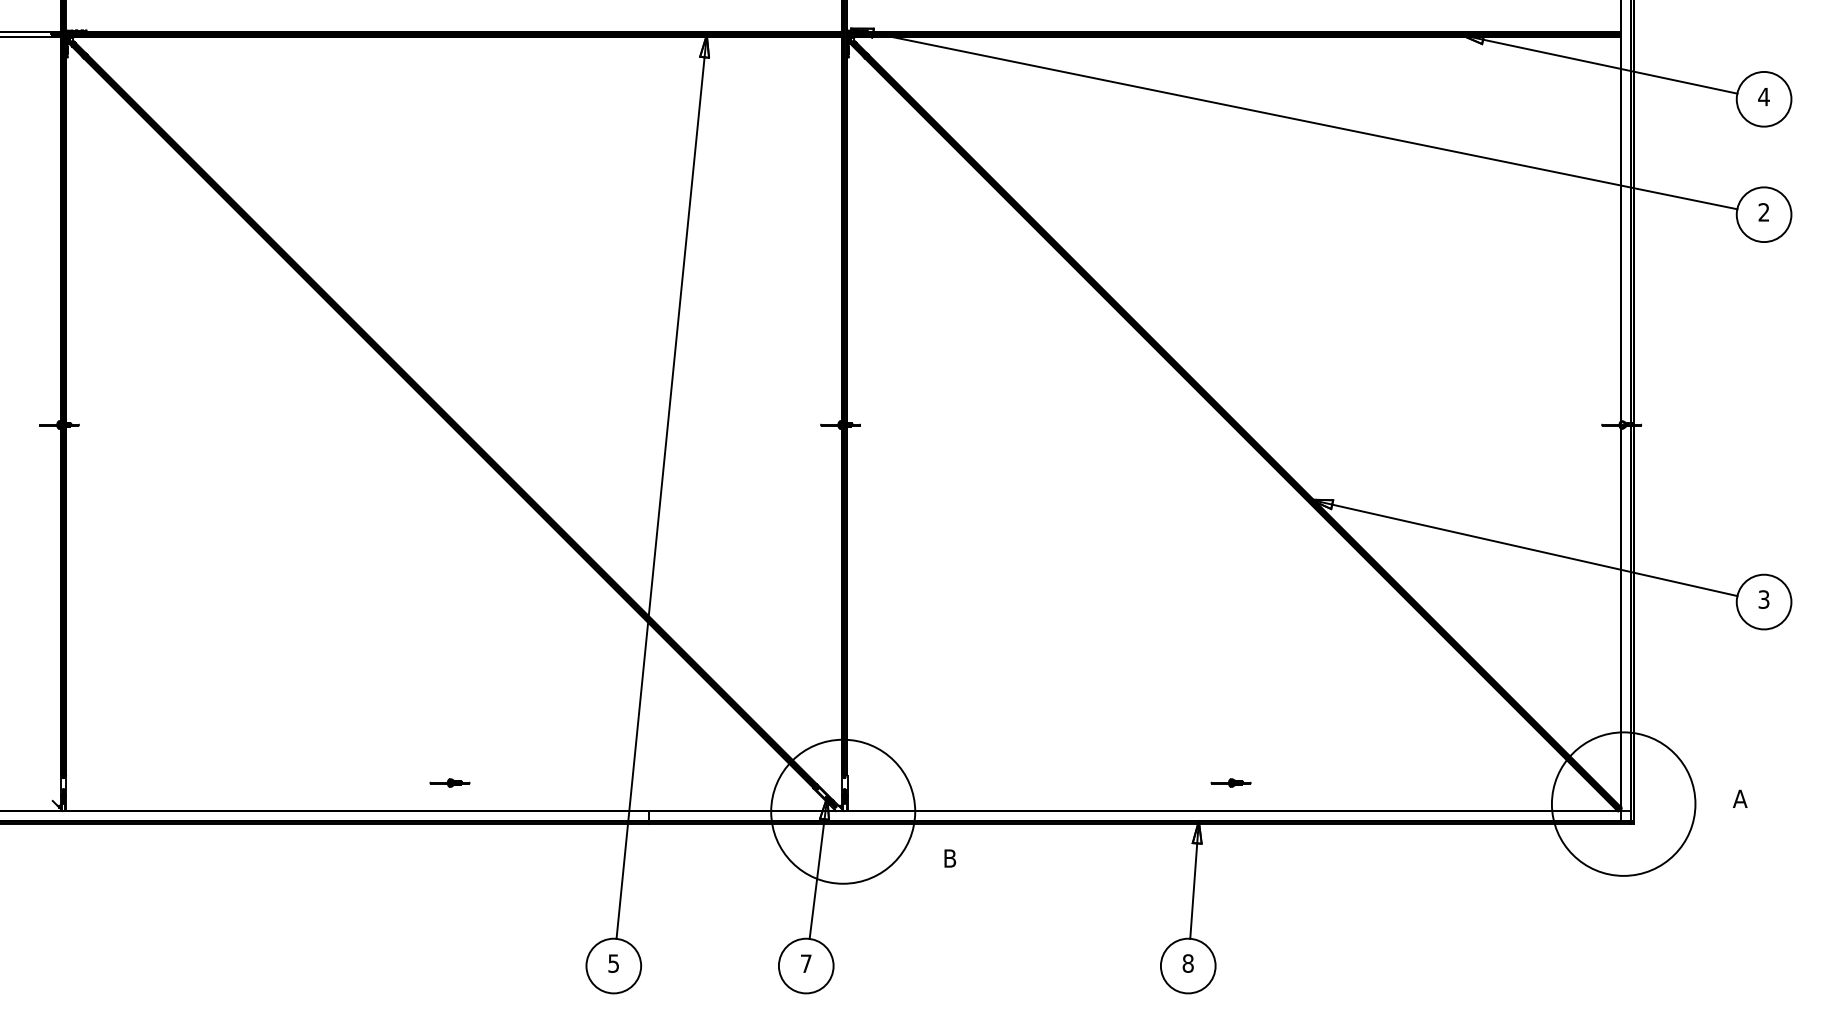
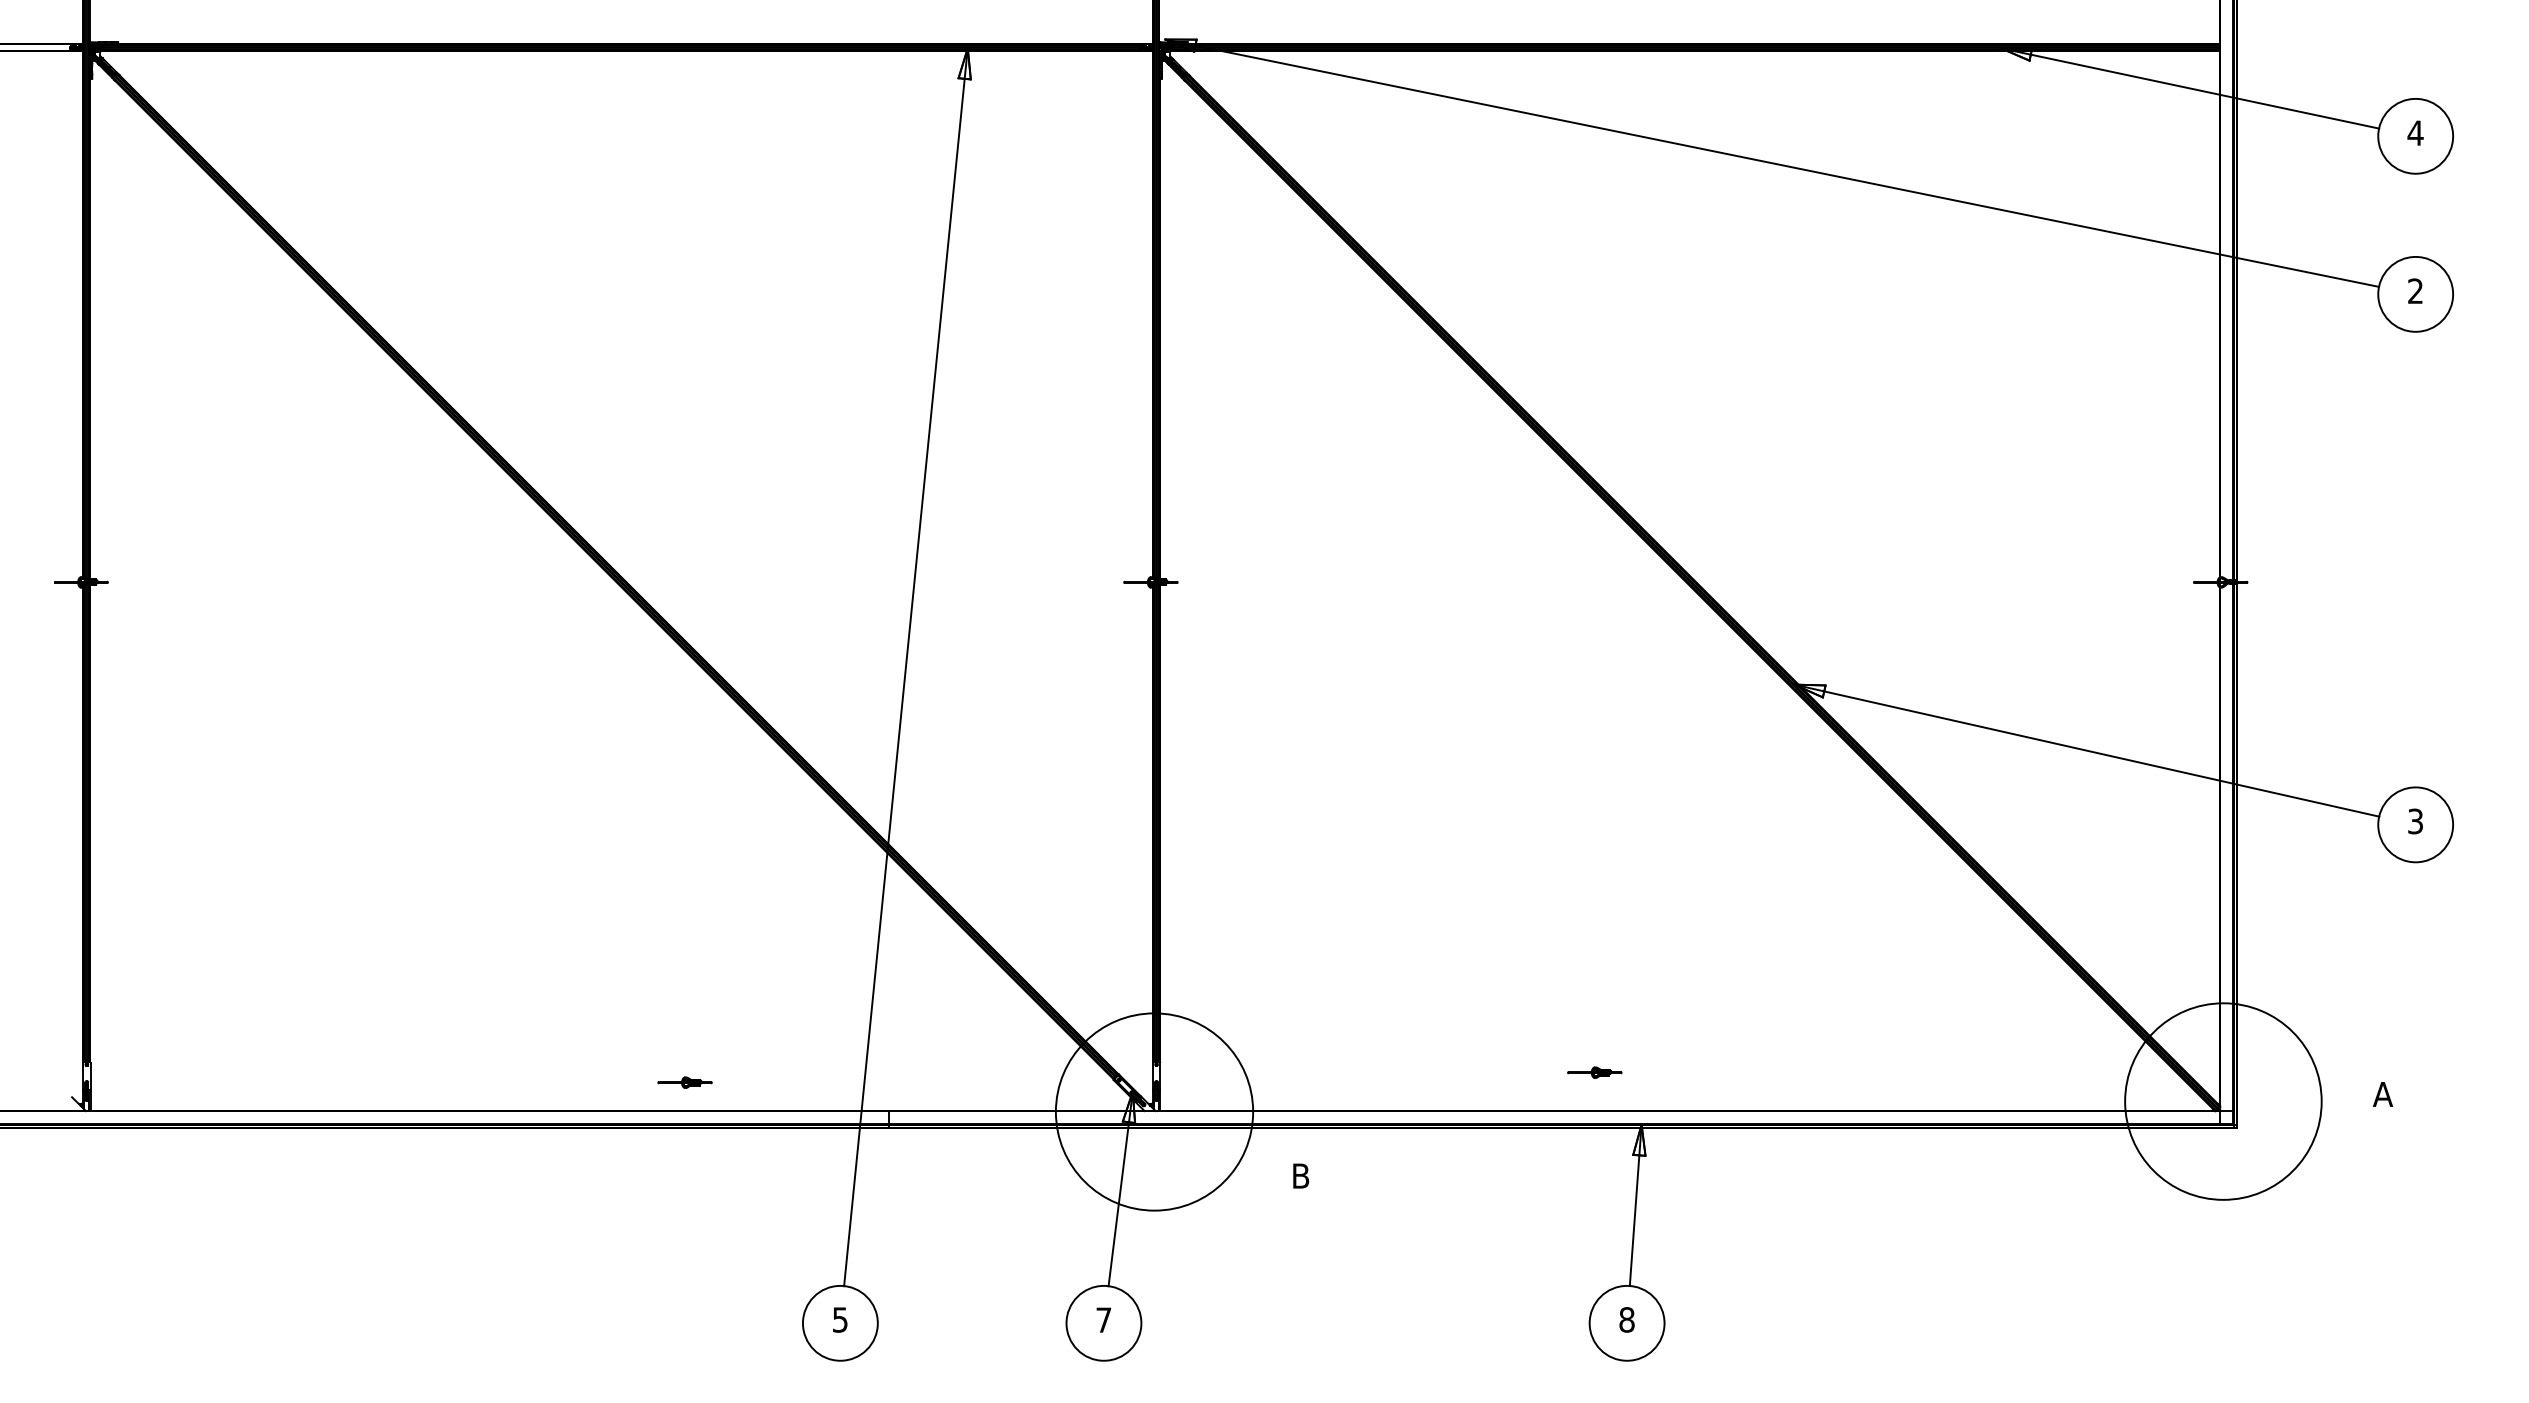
part: (449, 782) -> (684, 1082), moved
part: (1230, 782) -> (1594, 1072), moved

